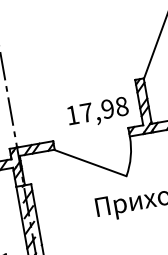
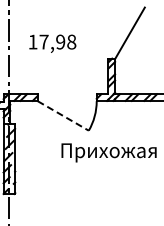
text: (97, 112) -> (52, 43), moved
line: (91, 163) -> (63, 116), solid -> dashed

